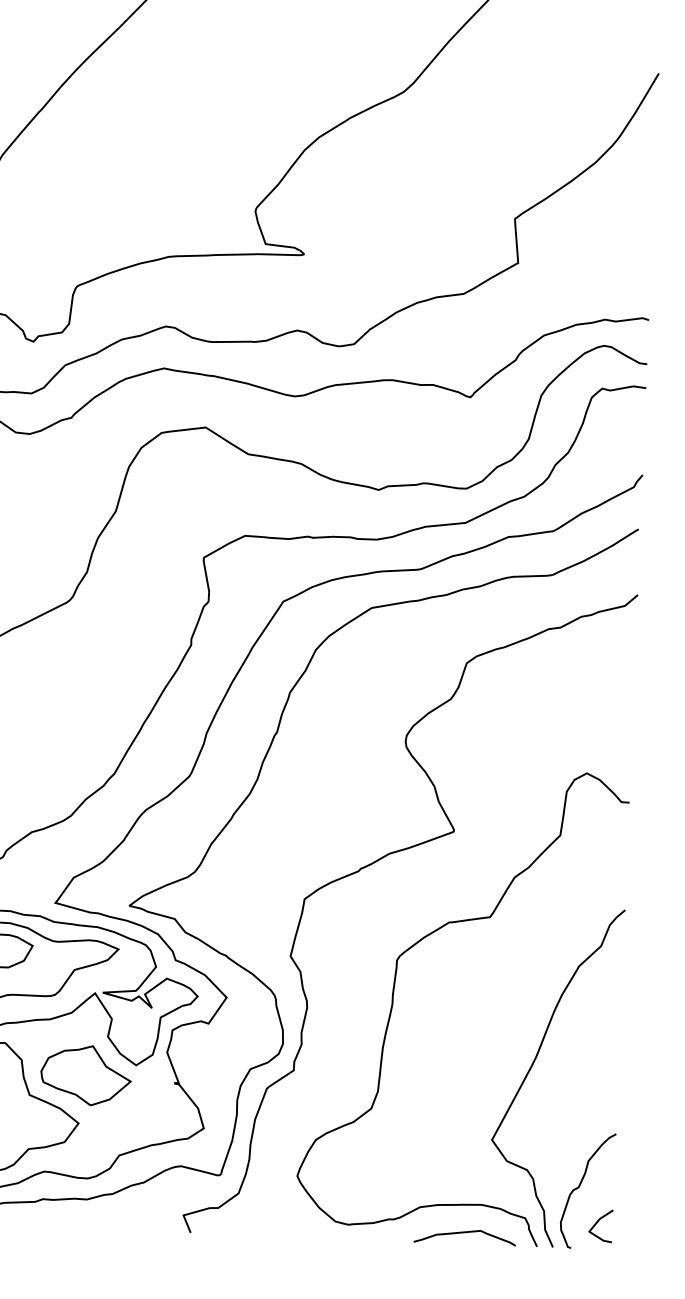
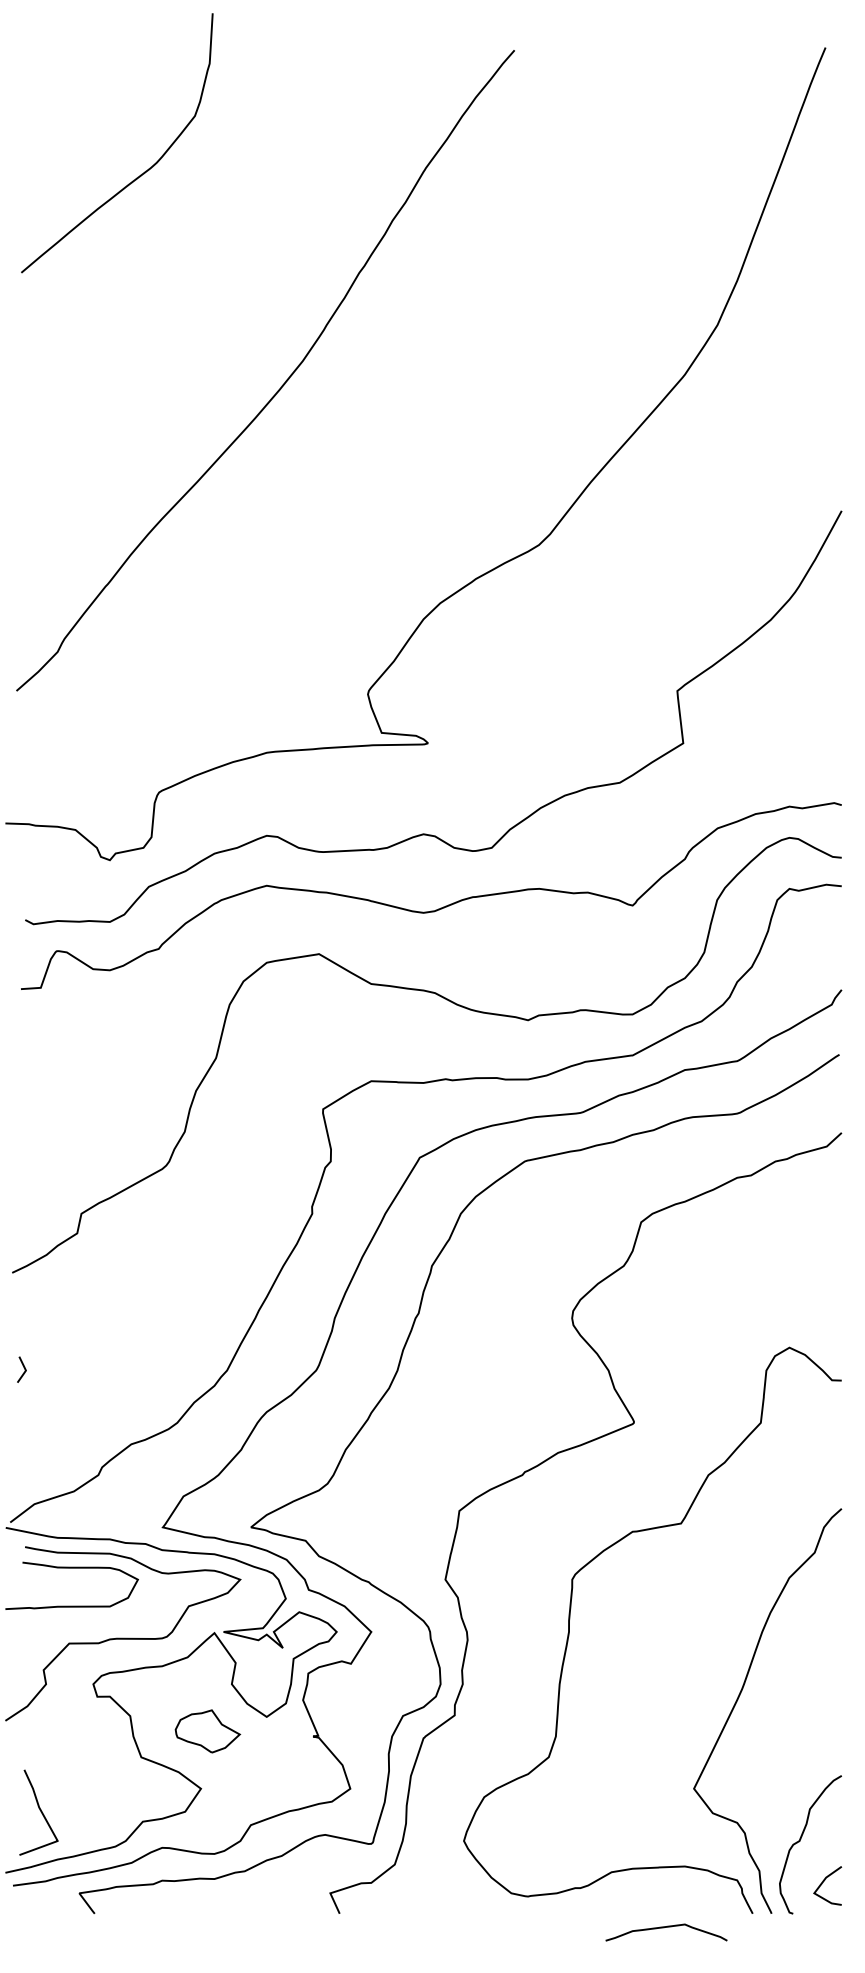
part: (85, 1075) -> (207, 1731), size x0.6
curve: (463, 1233) -> (664, 1928), moved

